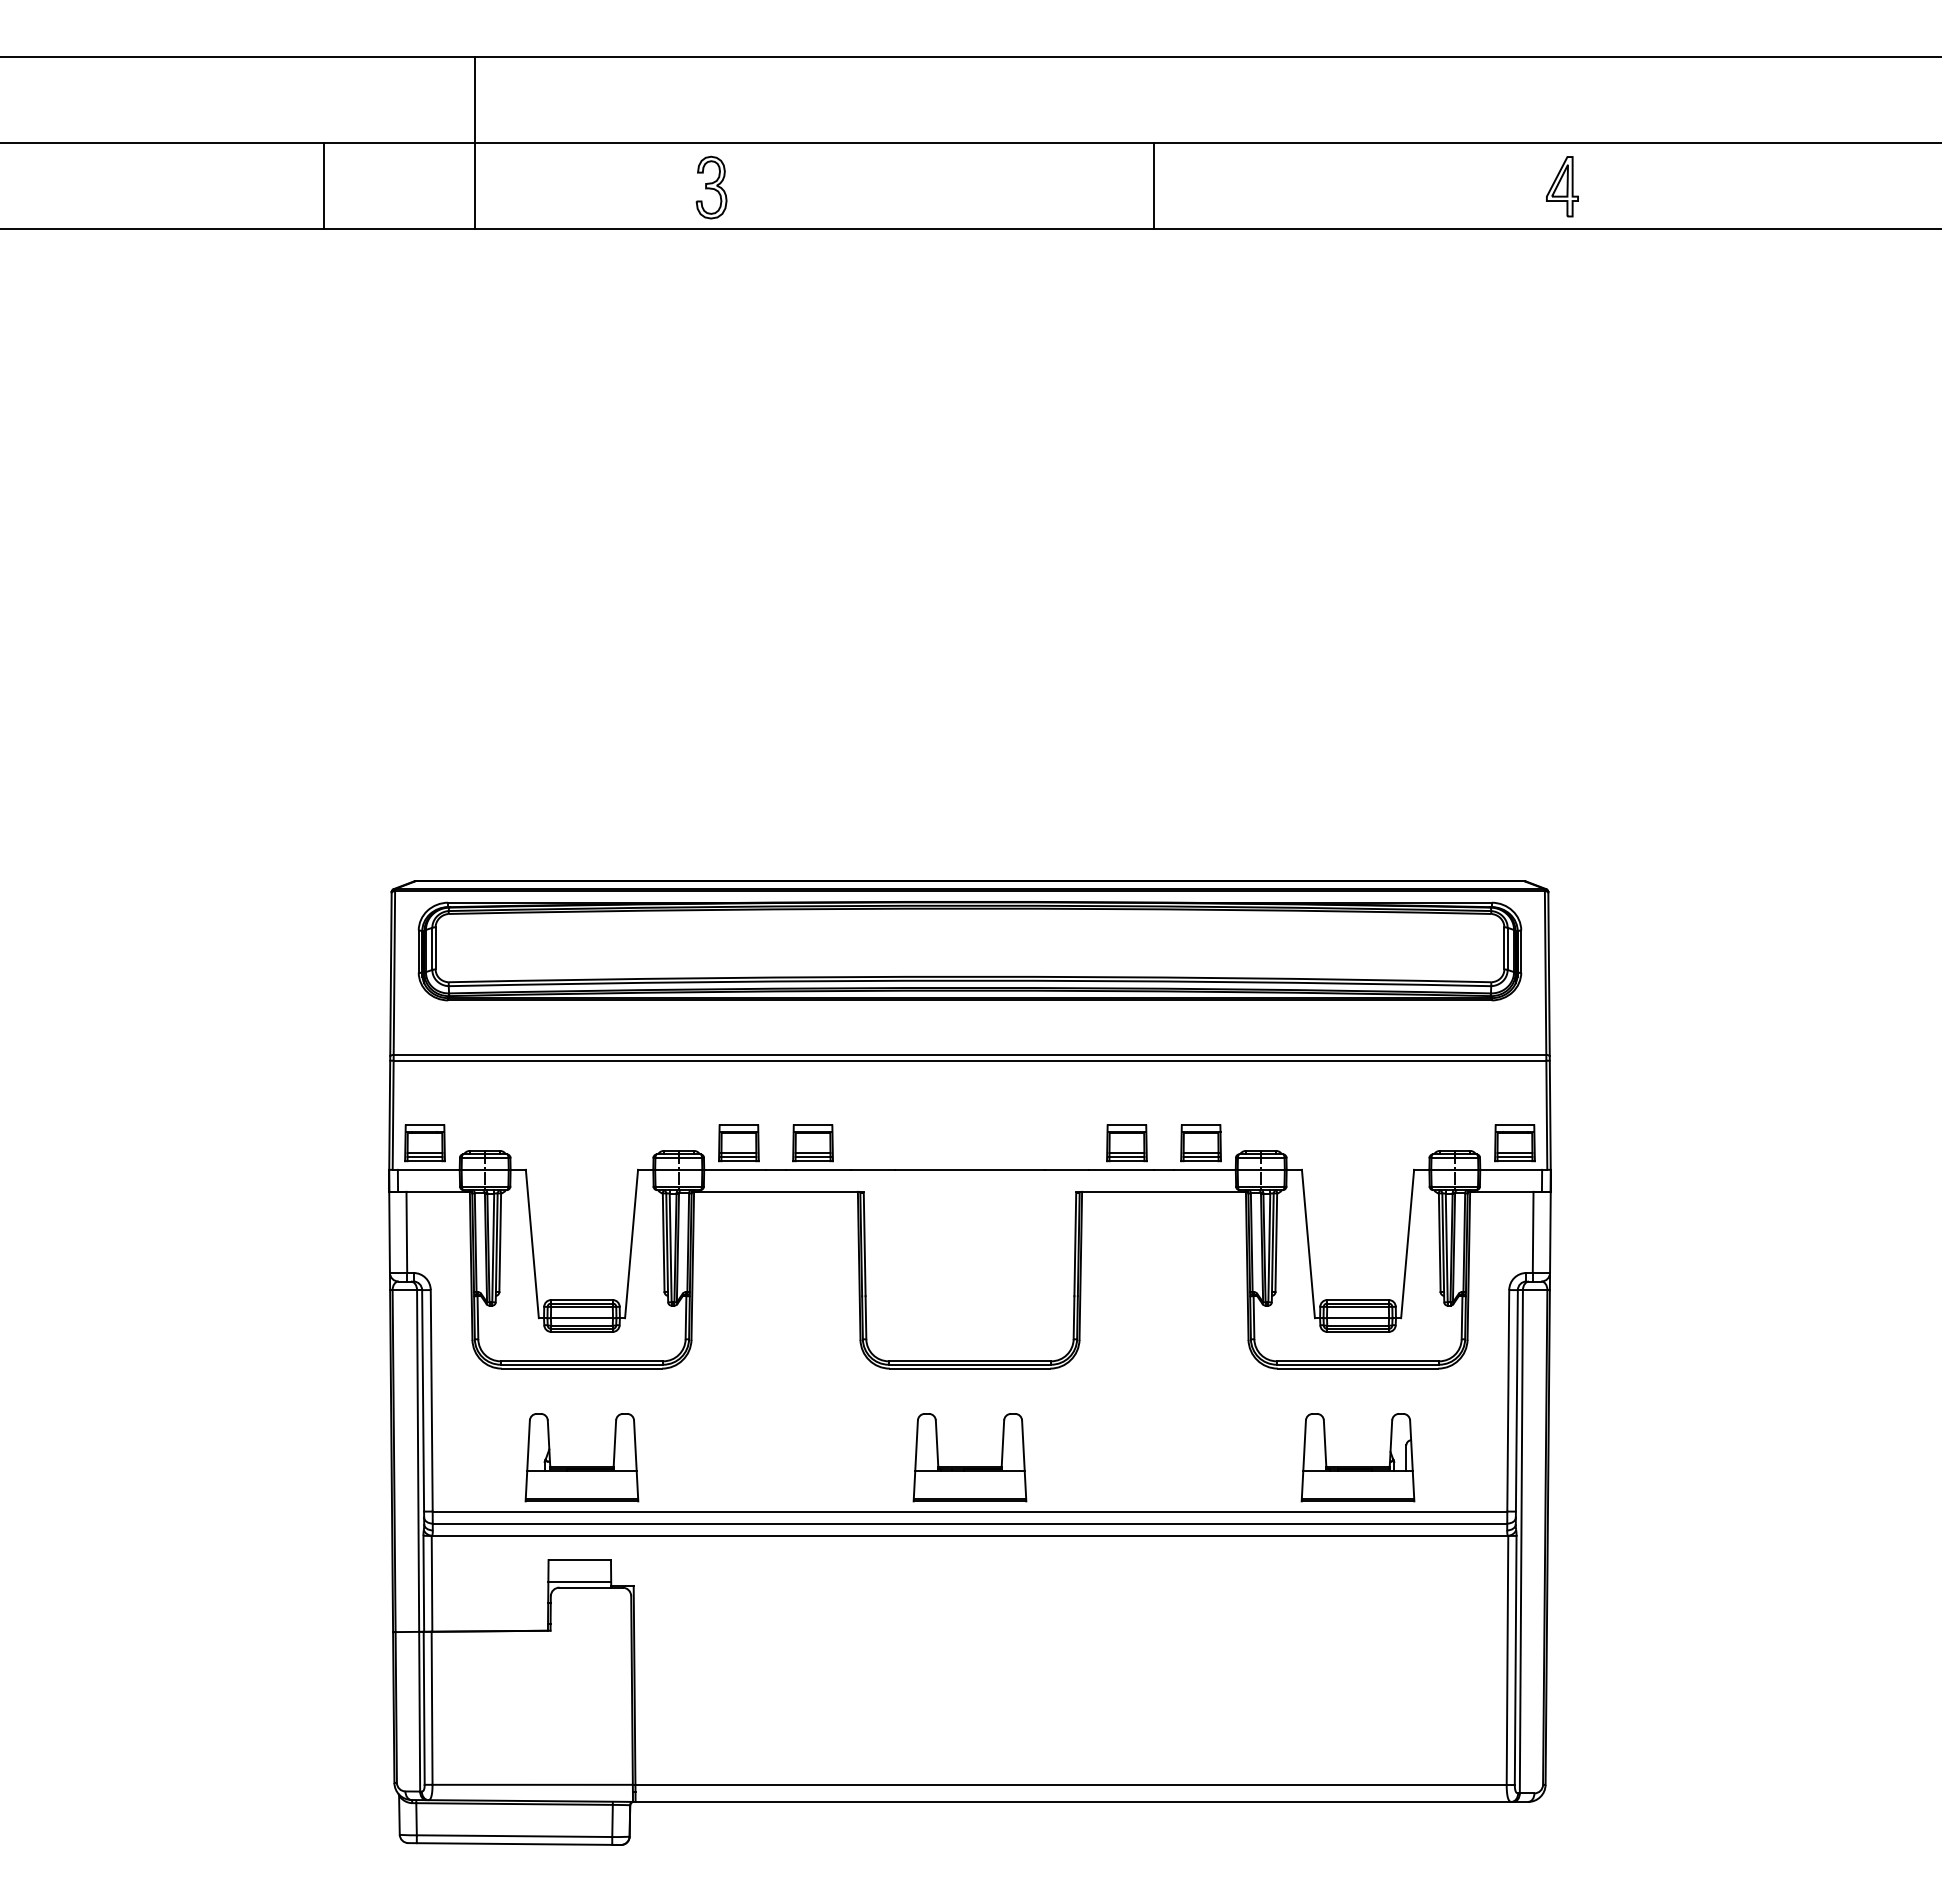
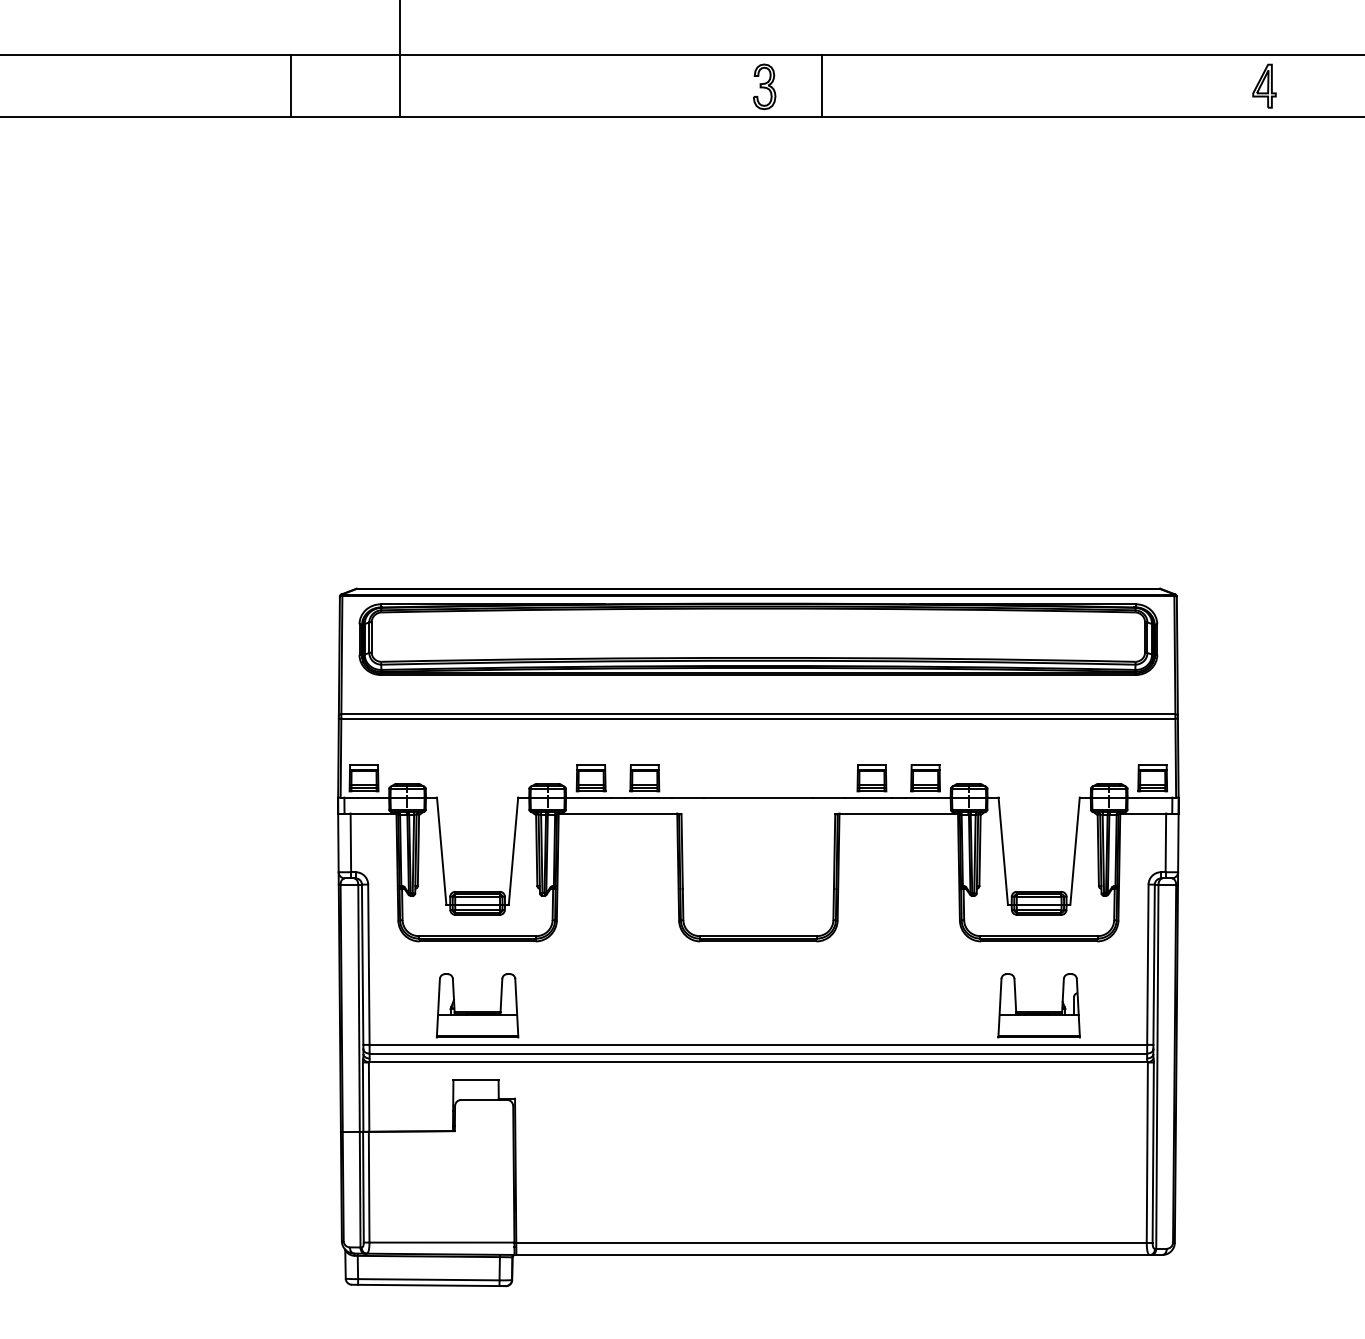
line: (1153, 186) -> (821, 86), moved
part: (1562, 186) -> (1264, 86), moved
part: (711, 187) -> (764, 86), moved
part: (969, 1466) -> (758, 1012), removed
line: (579, 1581) -> (475, 1095), removed

